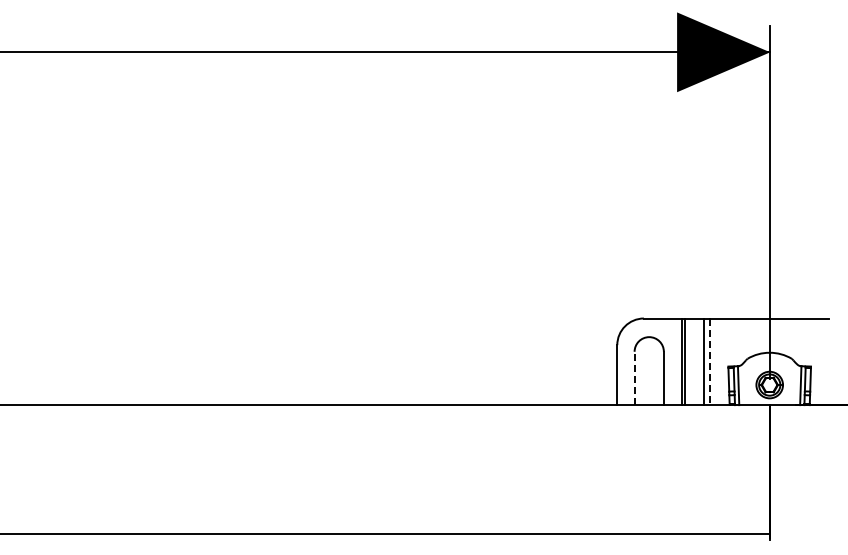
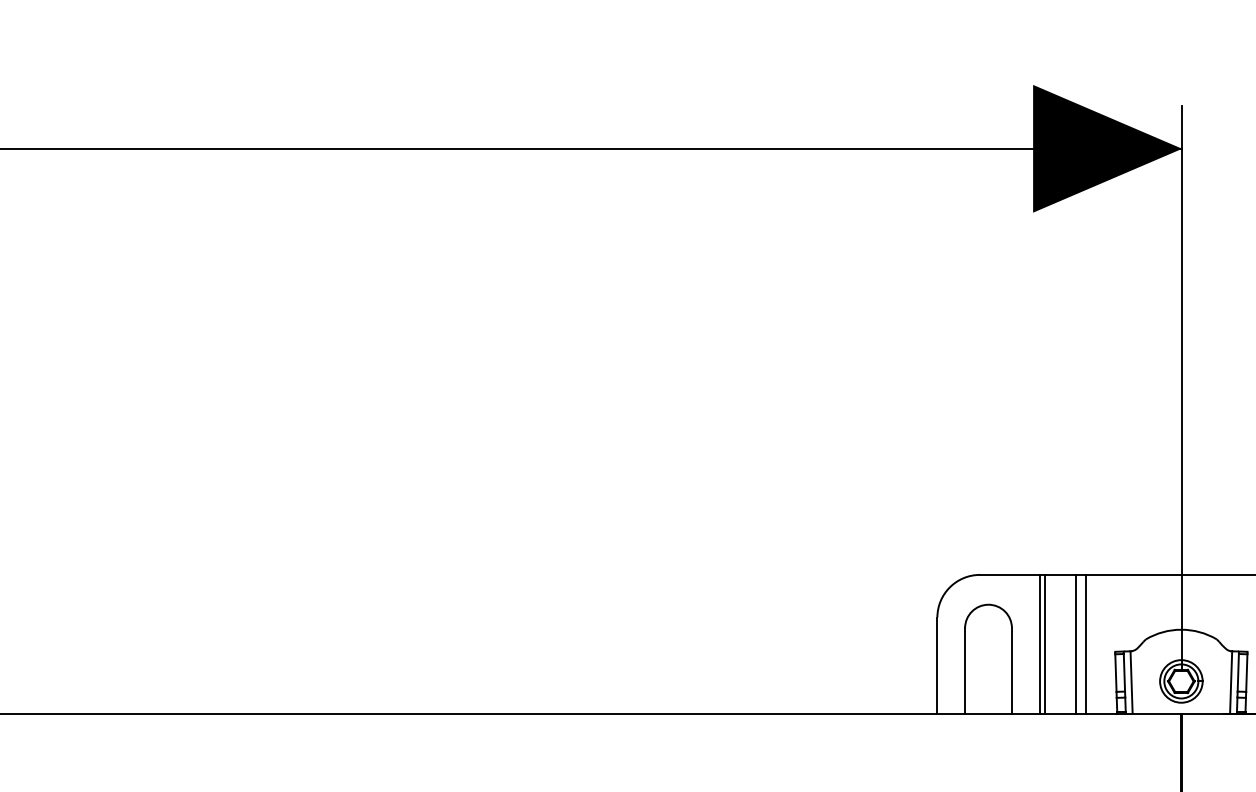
line: (710, 362) -> (1086, 645), dashed -> solid
line: (634, 378) -> (964, 670), dashed -> solid

